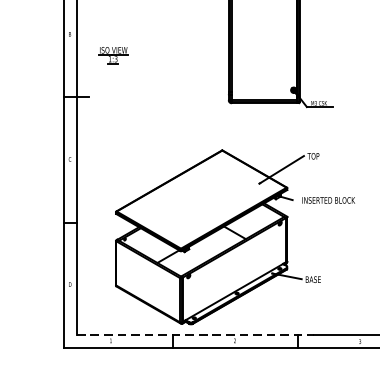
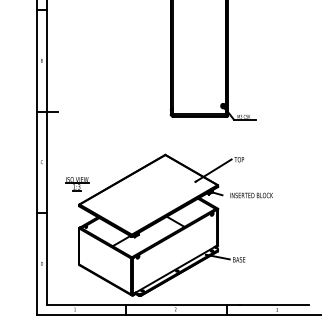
part: (113, 56) -> (77, 184), moved
line: (196, 334) -> (144, 304), dashed -> solid

